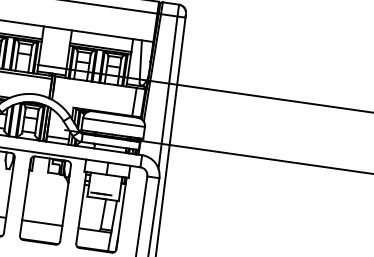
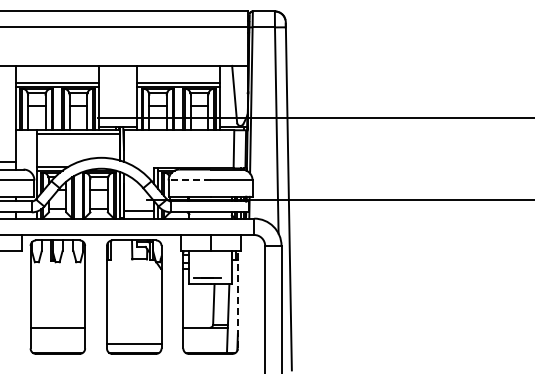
line: (98, 120) -> (189, 180), solid -> dashed
line: (121, 213) -> (237, 299), solid -> dashed
line: (41, 222) -> (133, 343), moved

